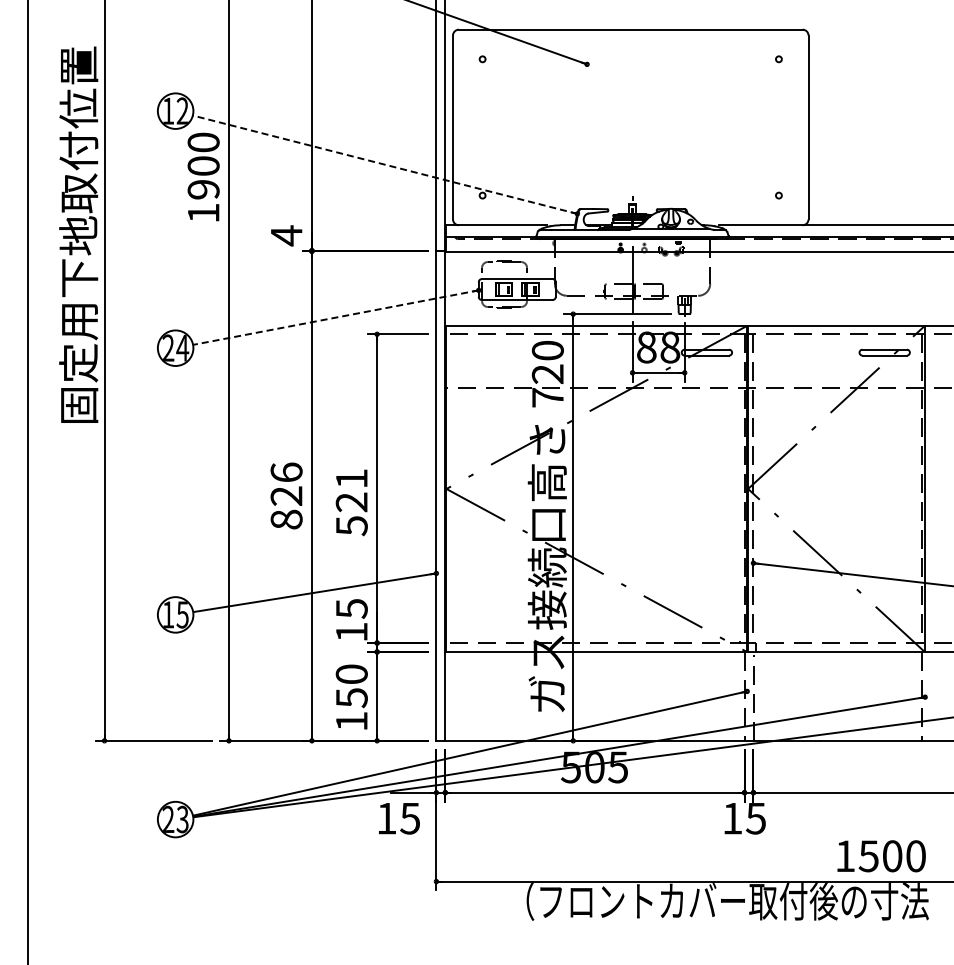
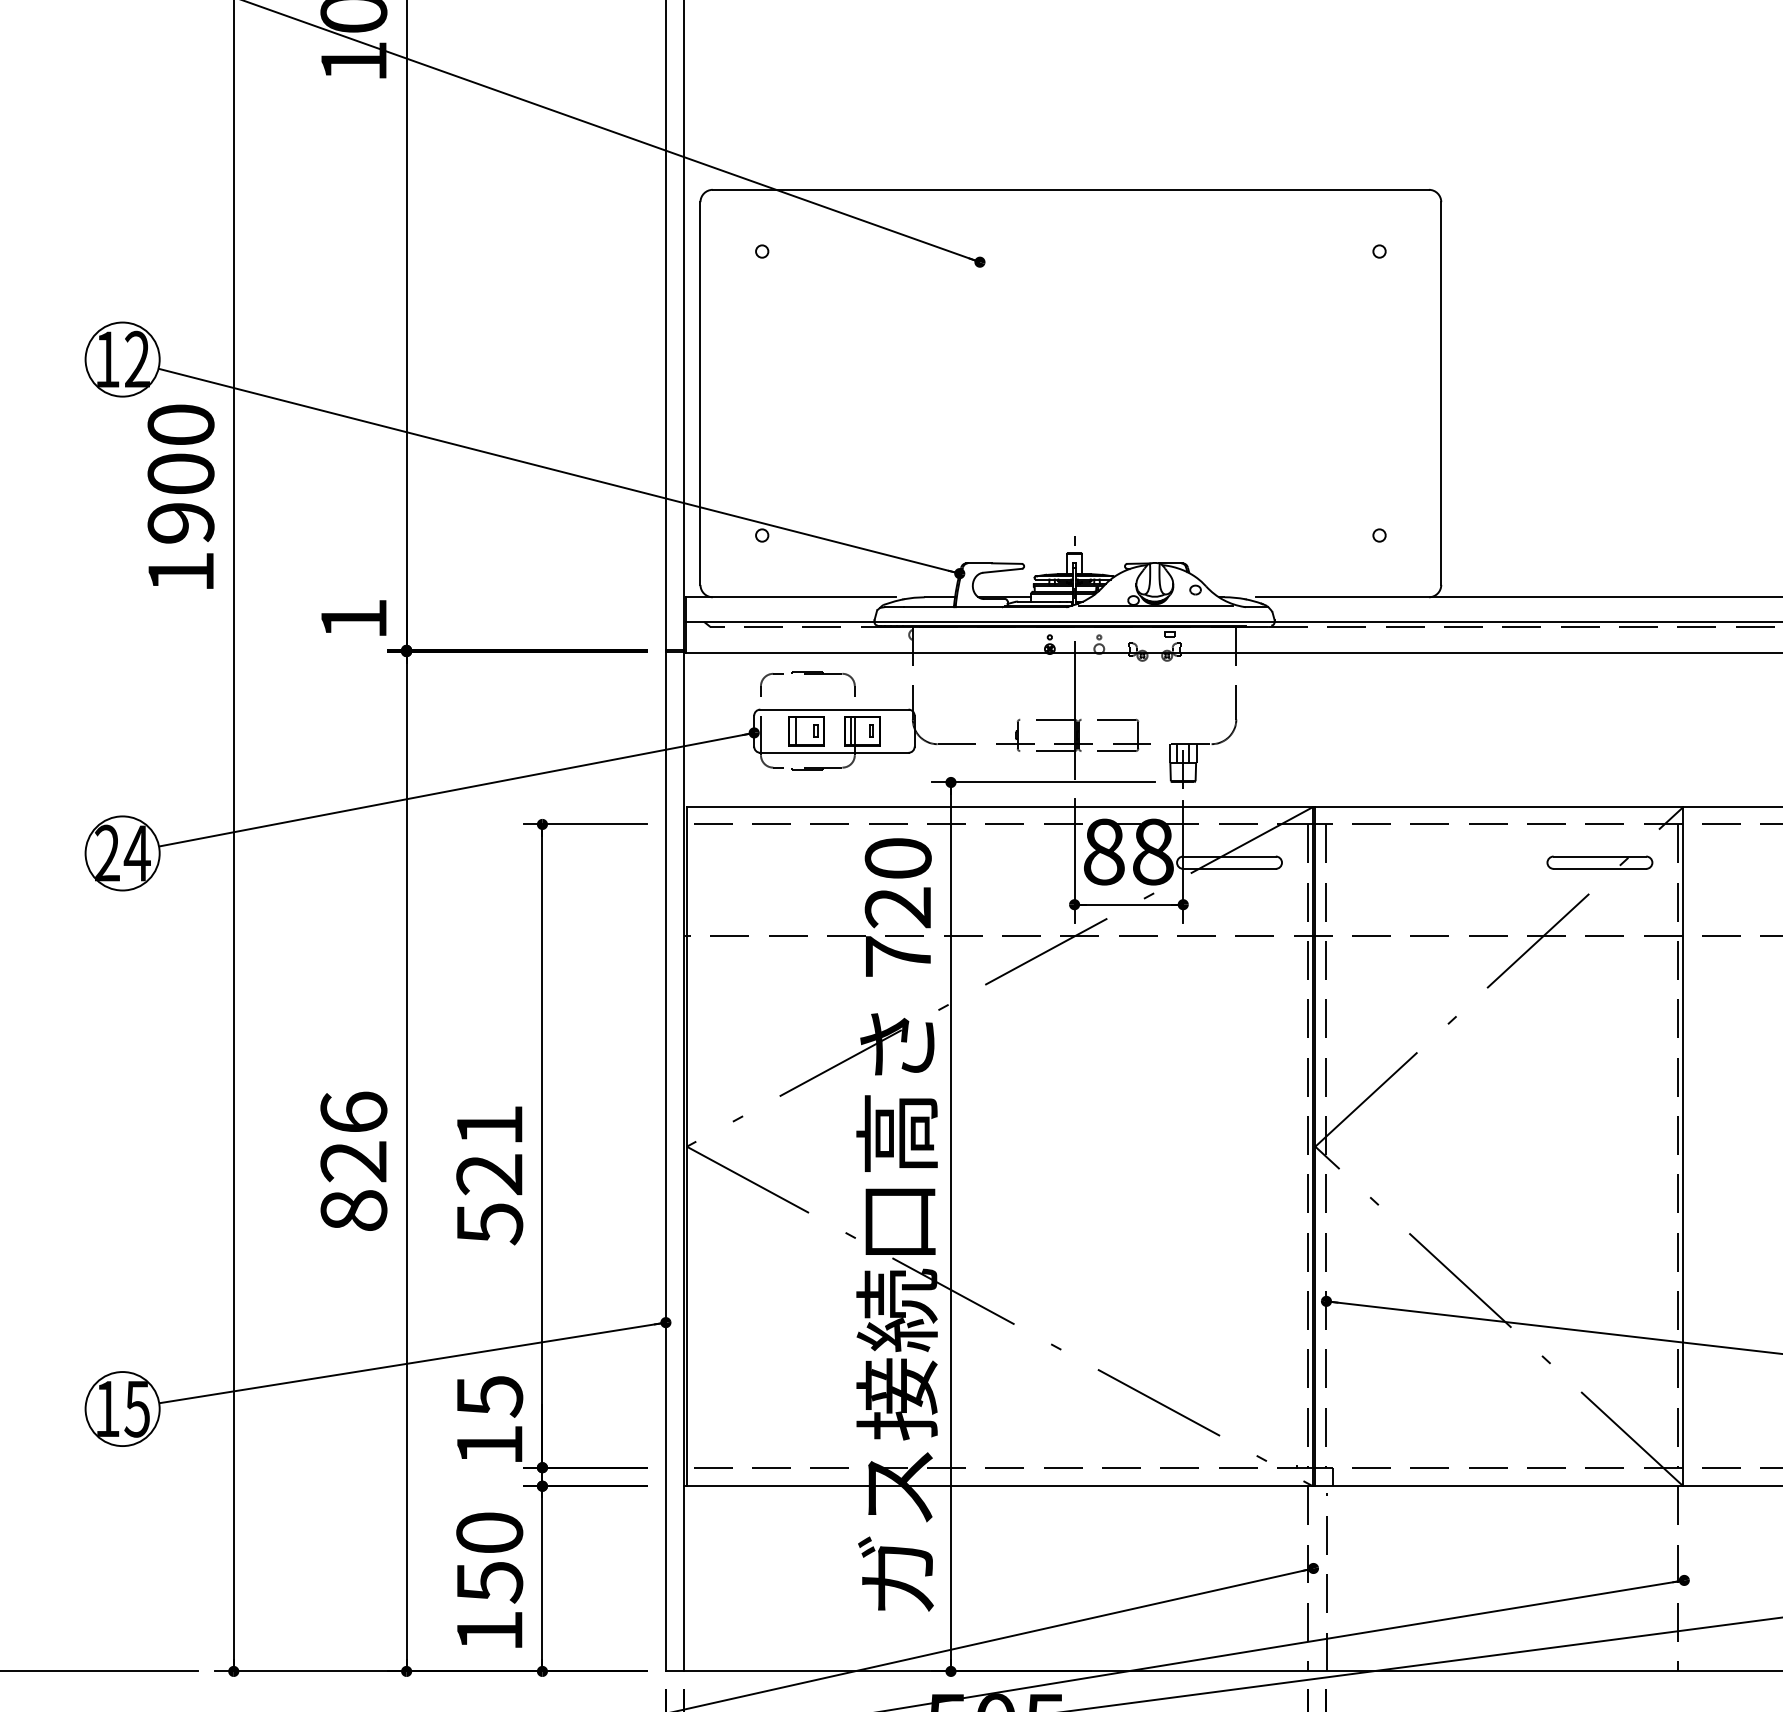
line: (384, 164) -> (557, 470), dashed -> solid
text: (286, 235) -> (353, 618), 4 -> 1
line: (335, 317) -> (455, 789), dashed -> solid

